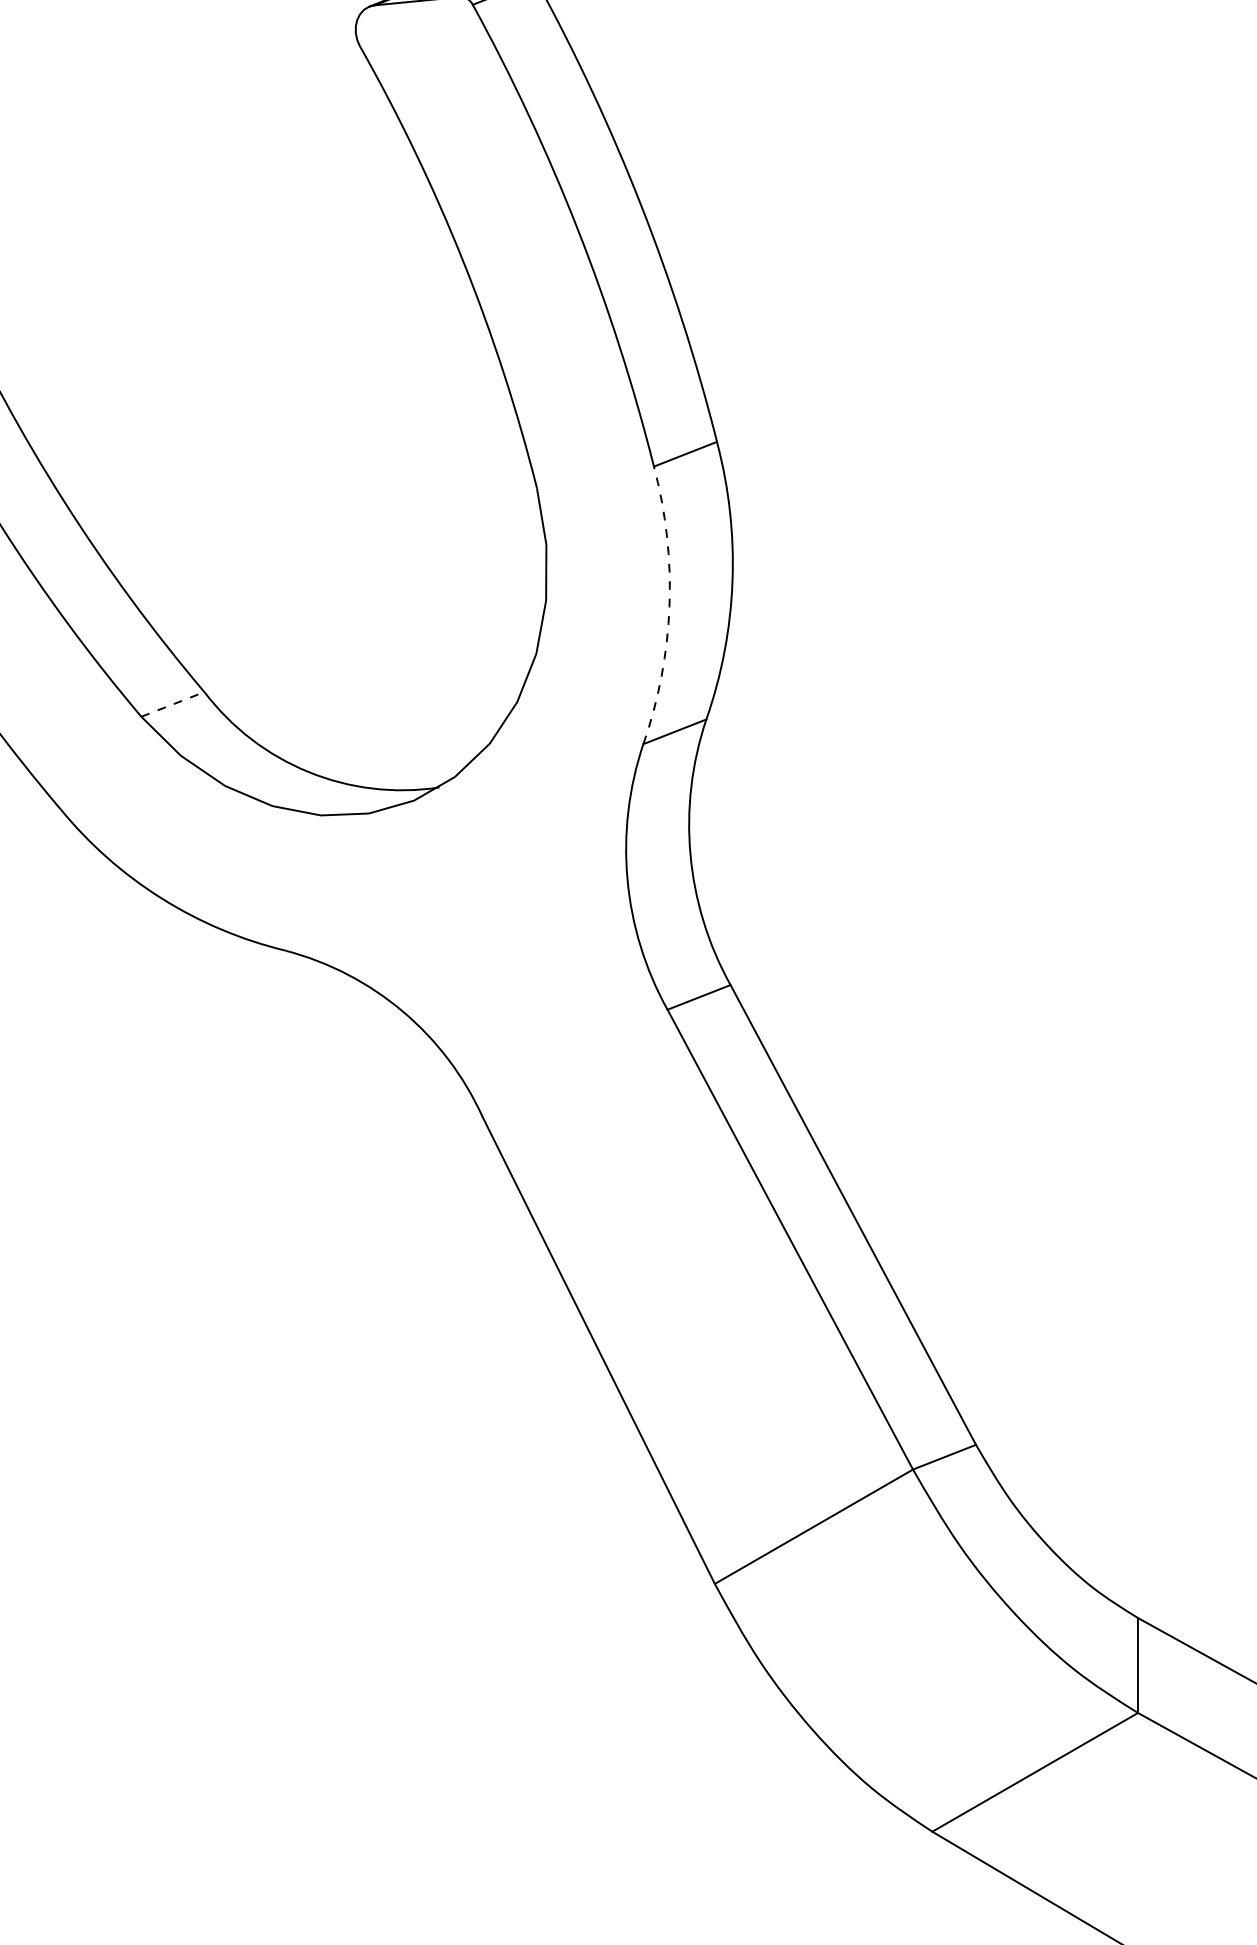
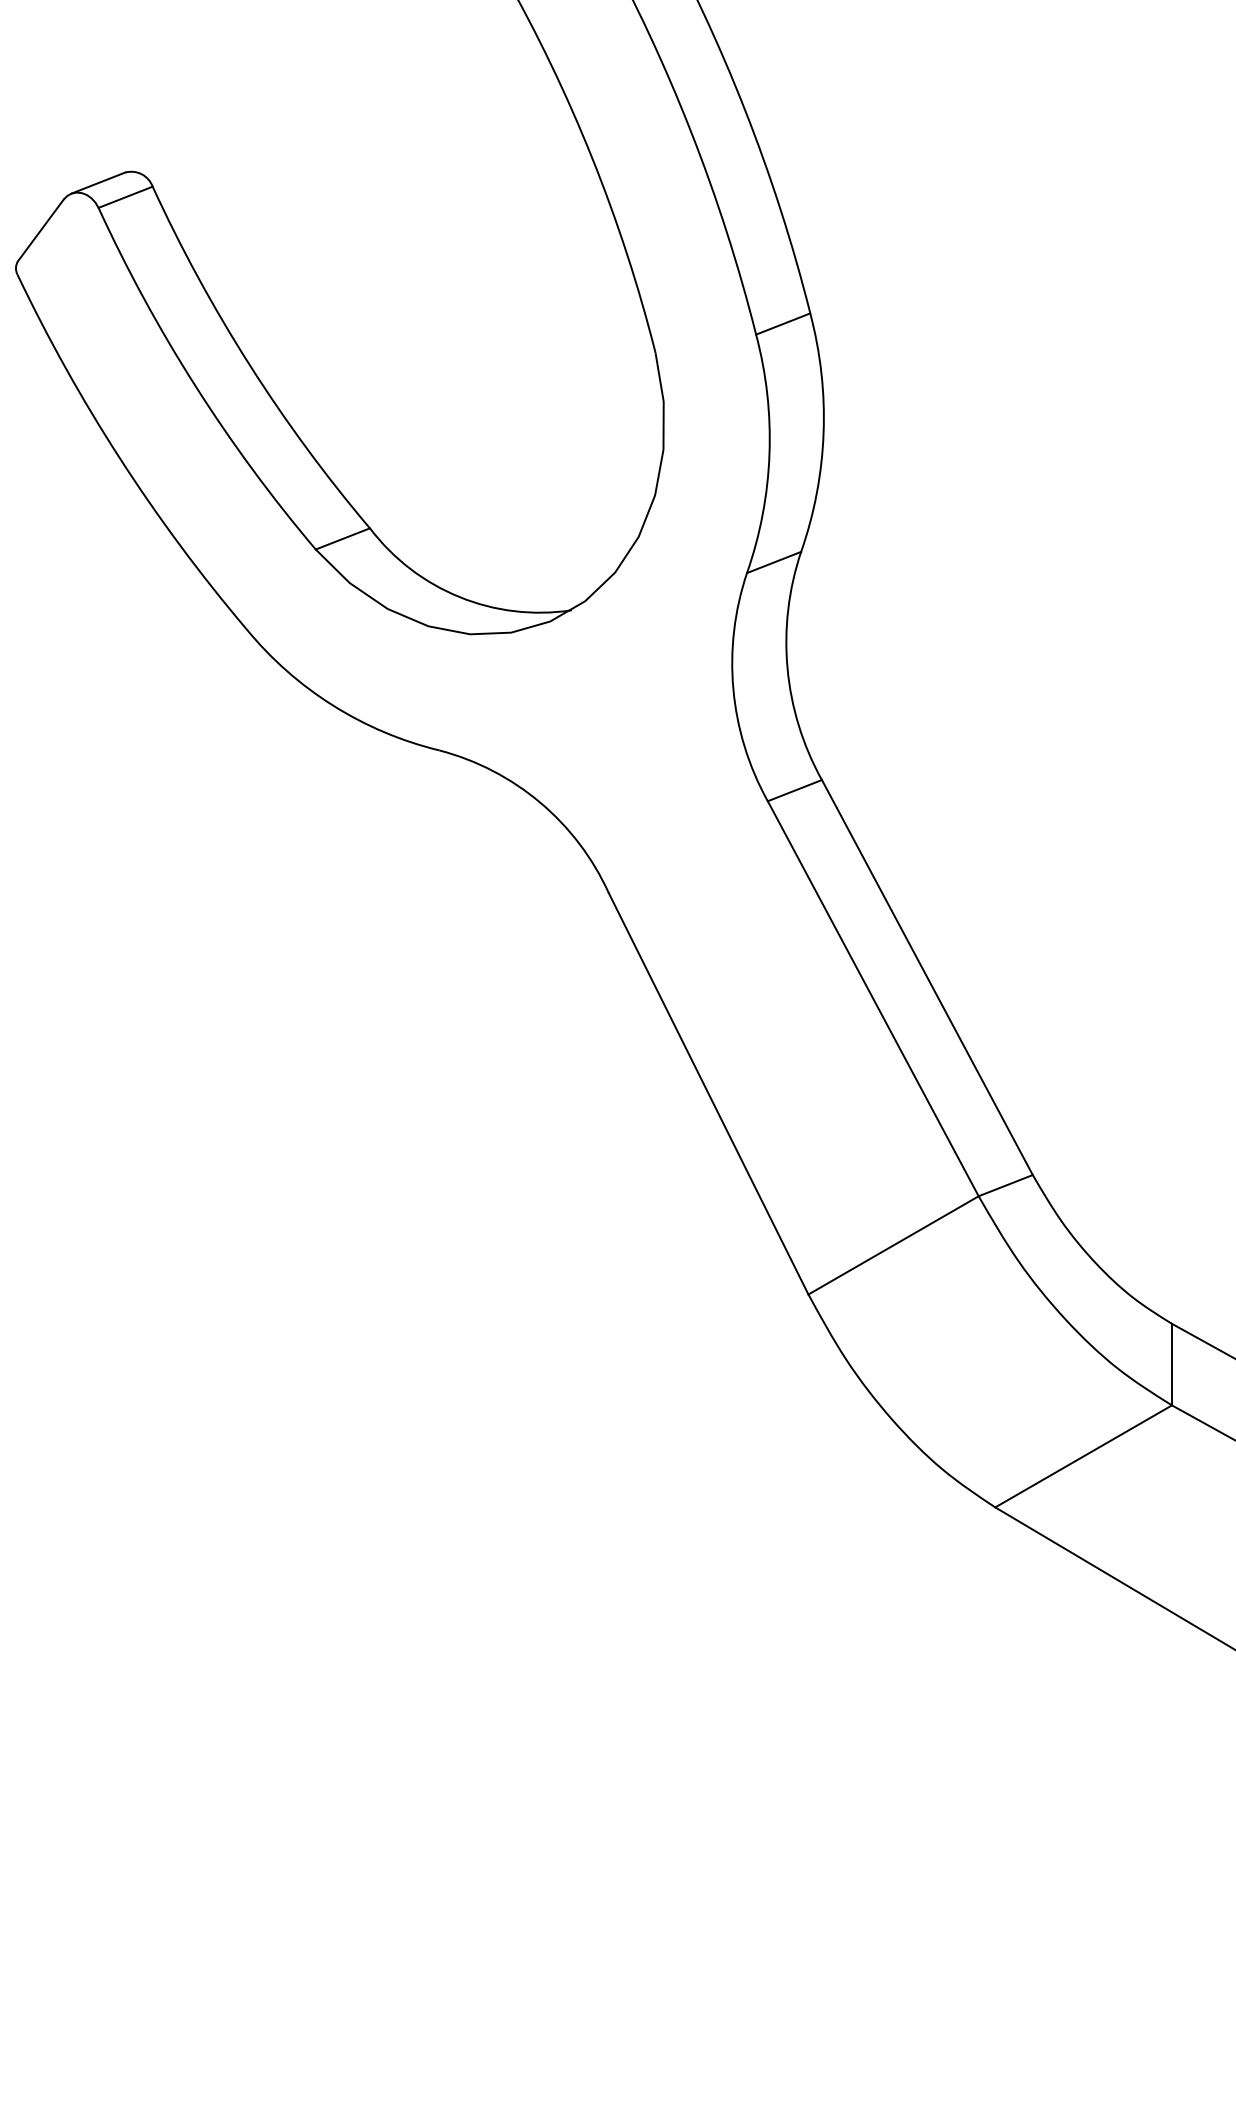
arc: (669, 606) -> (769, 454), dashed -> solid
line: (173, 703) -> (343, 538), dashed -> solid

